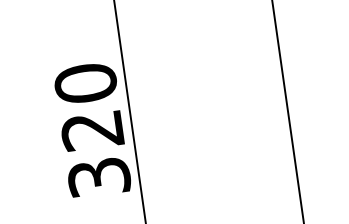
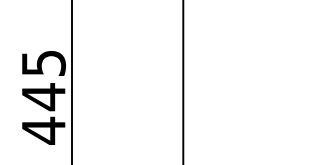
text: (92, 129) -> (43, 96), 320 -> 445

